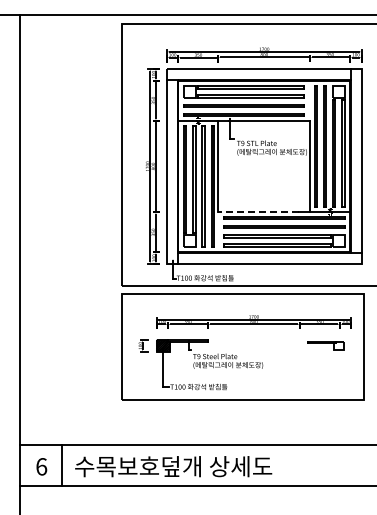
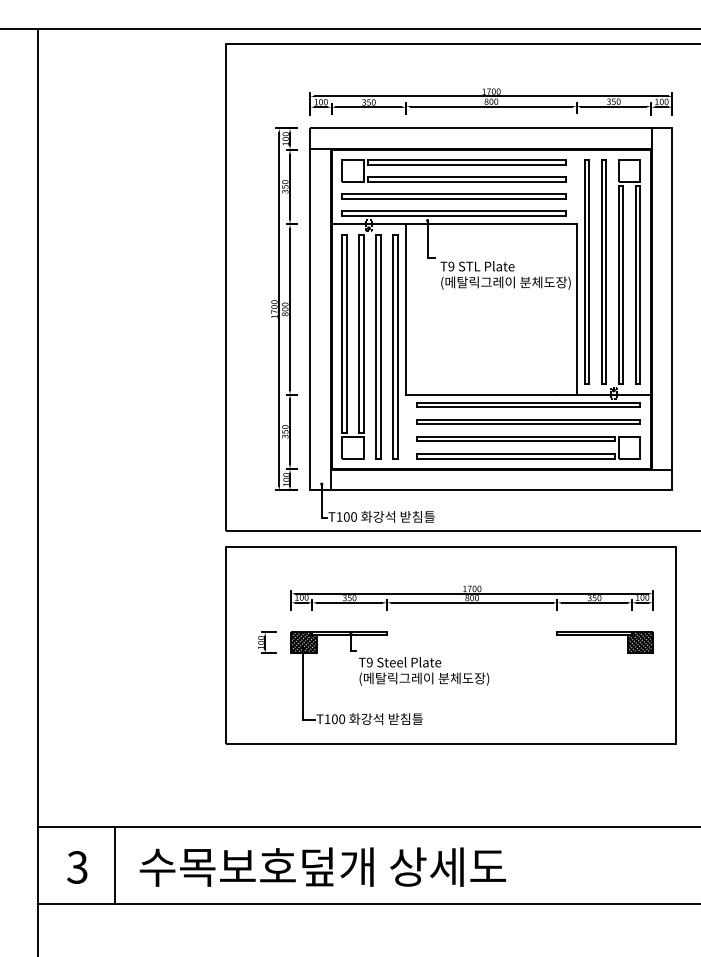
line: (258, 212) -> (480, 394), dashed -> solid
part: (325, 345) -> (605, 642), size x1.43
text: (41, 466) -> (77, 866), 6 -> 3

